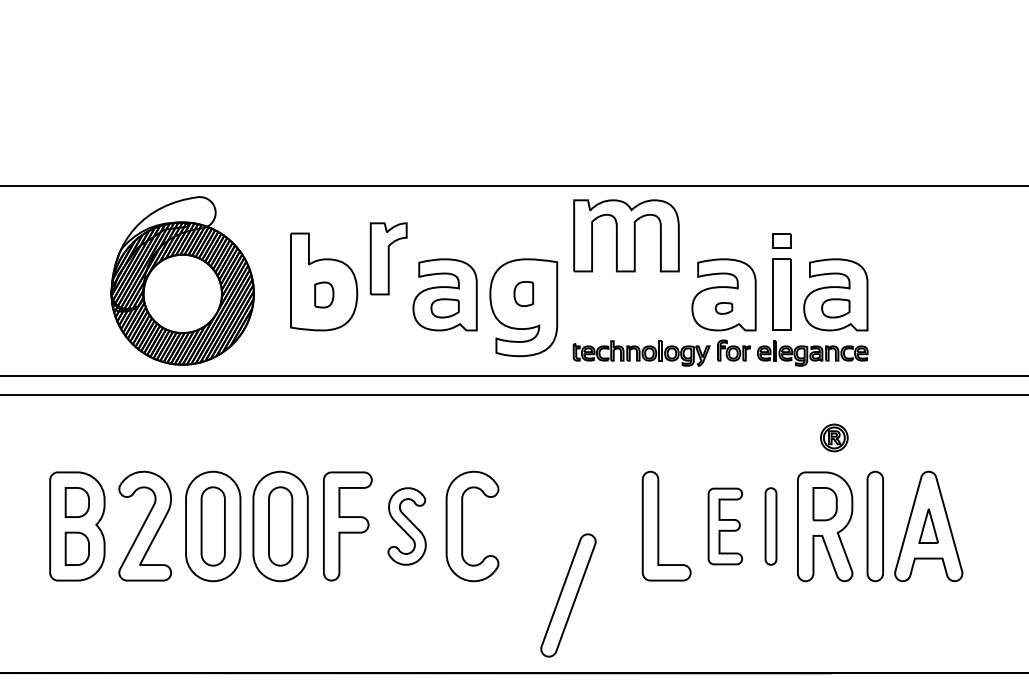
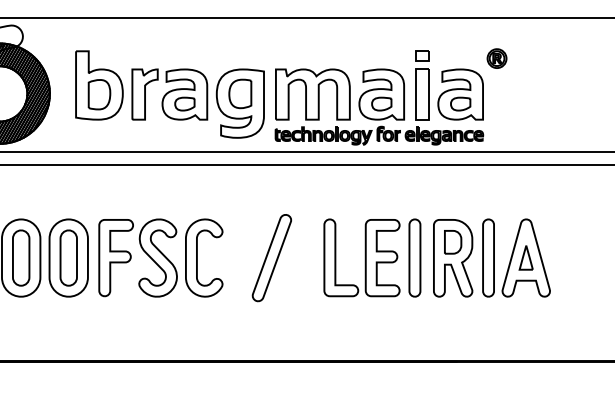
part: (626, 235) -> (312, 94), moved
part: (388, 258) -> (144, 94), moved
part: (523, 293) -> (240, 93), size x1.67
part: (324, 294) -> (99, 94), size x1.67
part: (723, 308) -> (381, 104), size x1.67
part: (834, 437) -> (497, 58), moved
part: (406, 526) -> (157, 258), size x1.43
part: (725, 526) -> (382, 258), size x1.43
part: (770, 526) -> (414, 258), size x1.43
part: (568, 595) -> (271, 258), moved

